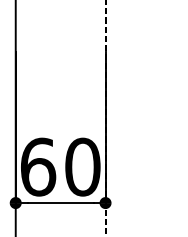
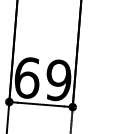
text: (82, 166) -> (58, 80), 60 -> 69

